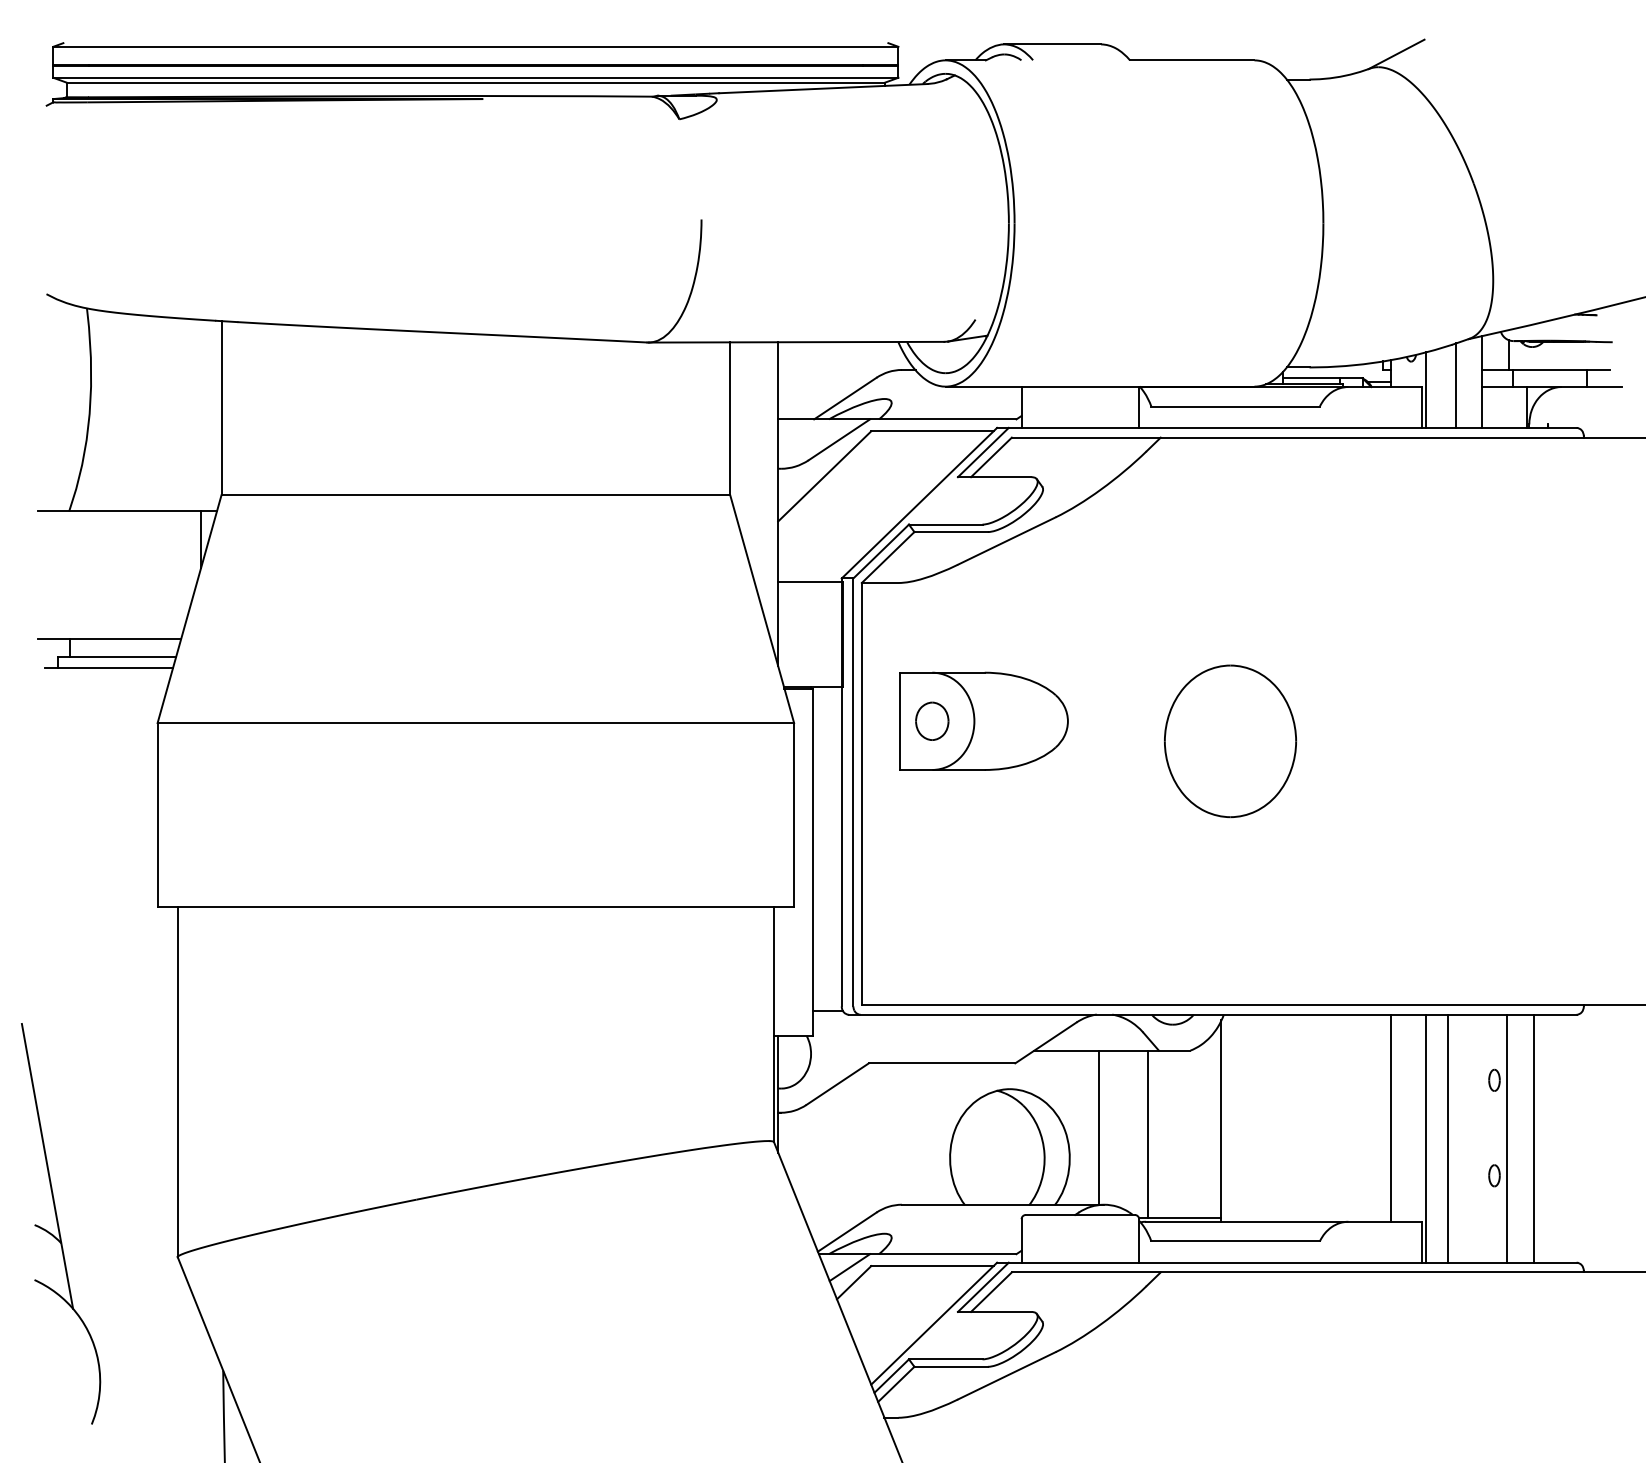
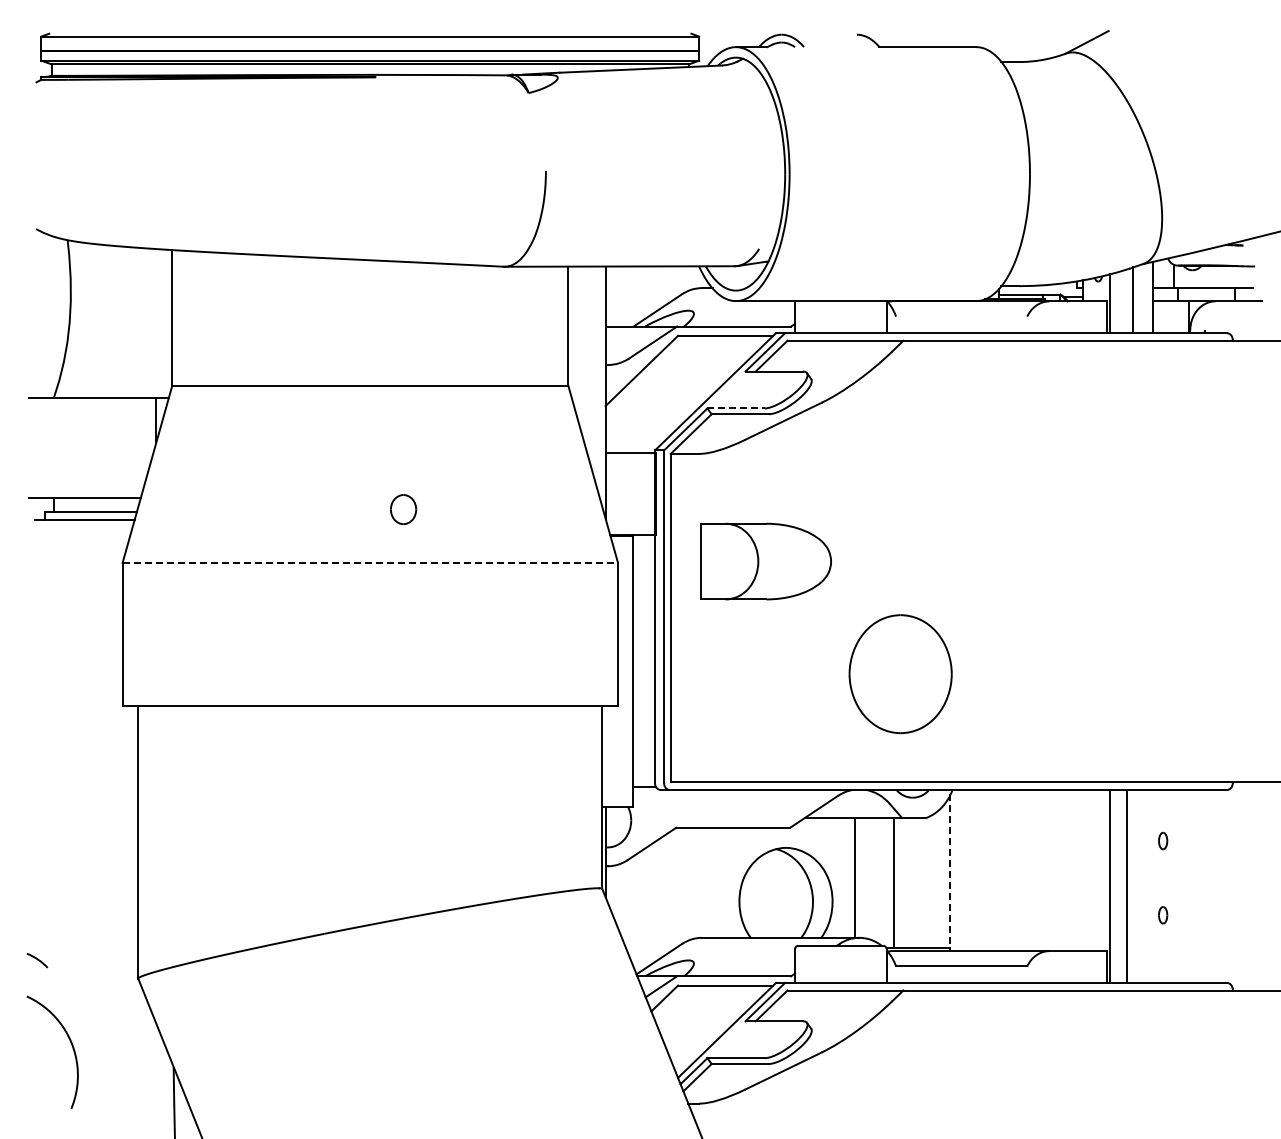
line: (1052, 44) -> (819, 34), removed
line: (1235, 406) -> (961, 316), removed
line: (946, 524) -> (736, 408), solid -> dashed
part: (932, 721) -> (403, 509), moved
line: (476, 722) -> (370, 562), solid -> dashed
part: (1230, 741) -> (900, 674), moved
line: (1390, 1118) -> (1082, 870), removed
line: (1221, 1122) -> (950, 873), solid -> dashed
line: (1506, 1137) -> (1172, 885), removed
line: (1534, 1137) -> (1194, 885), removed
line: (46, 1165) -> (36, 907), removed

